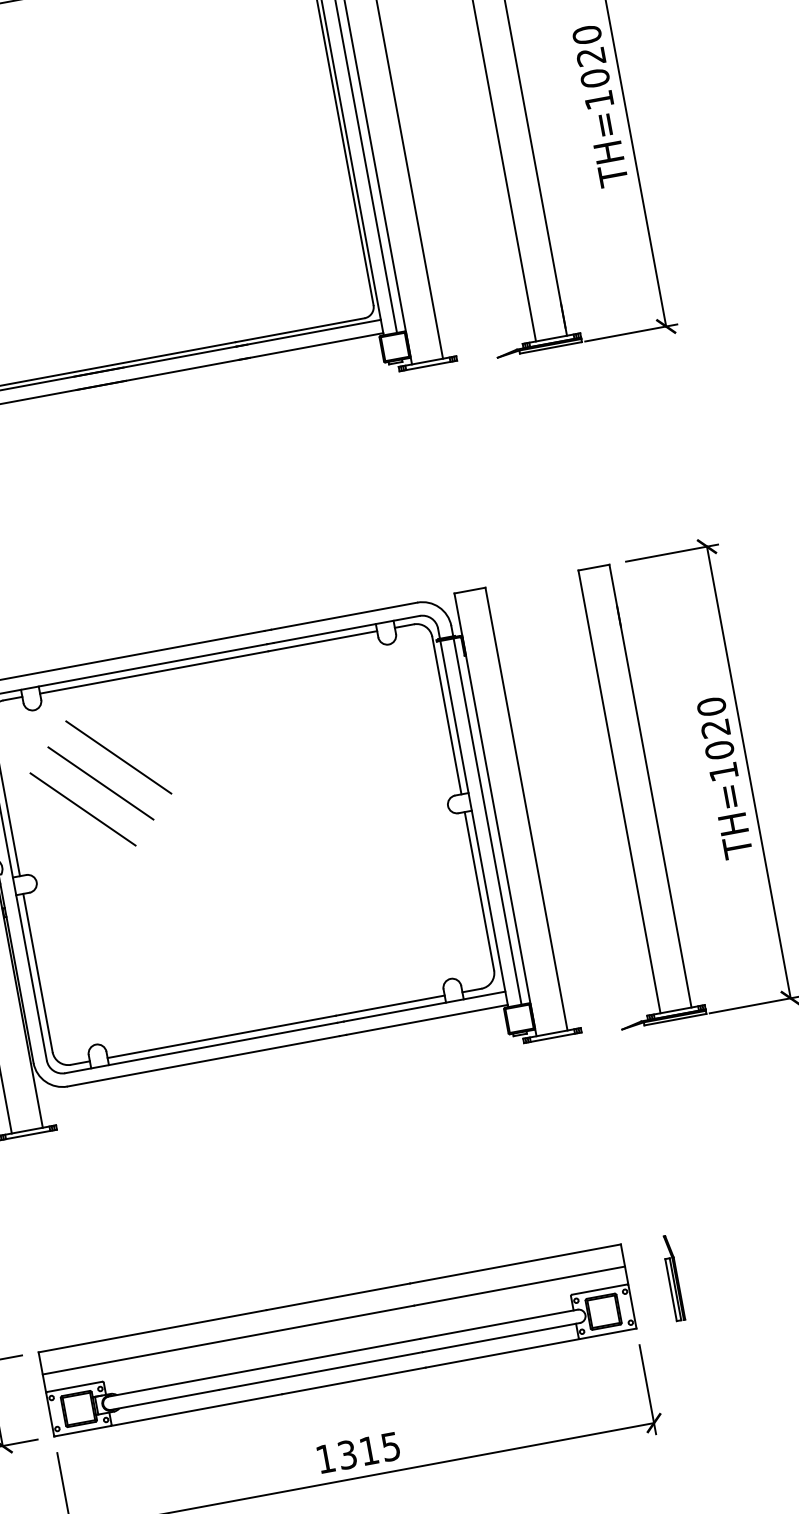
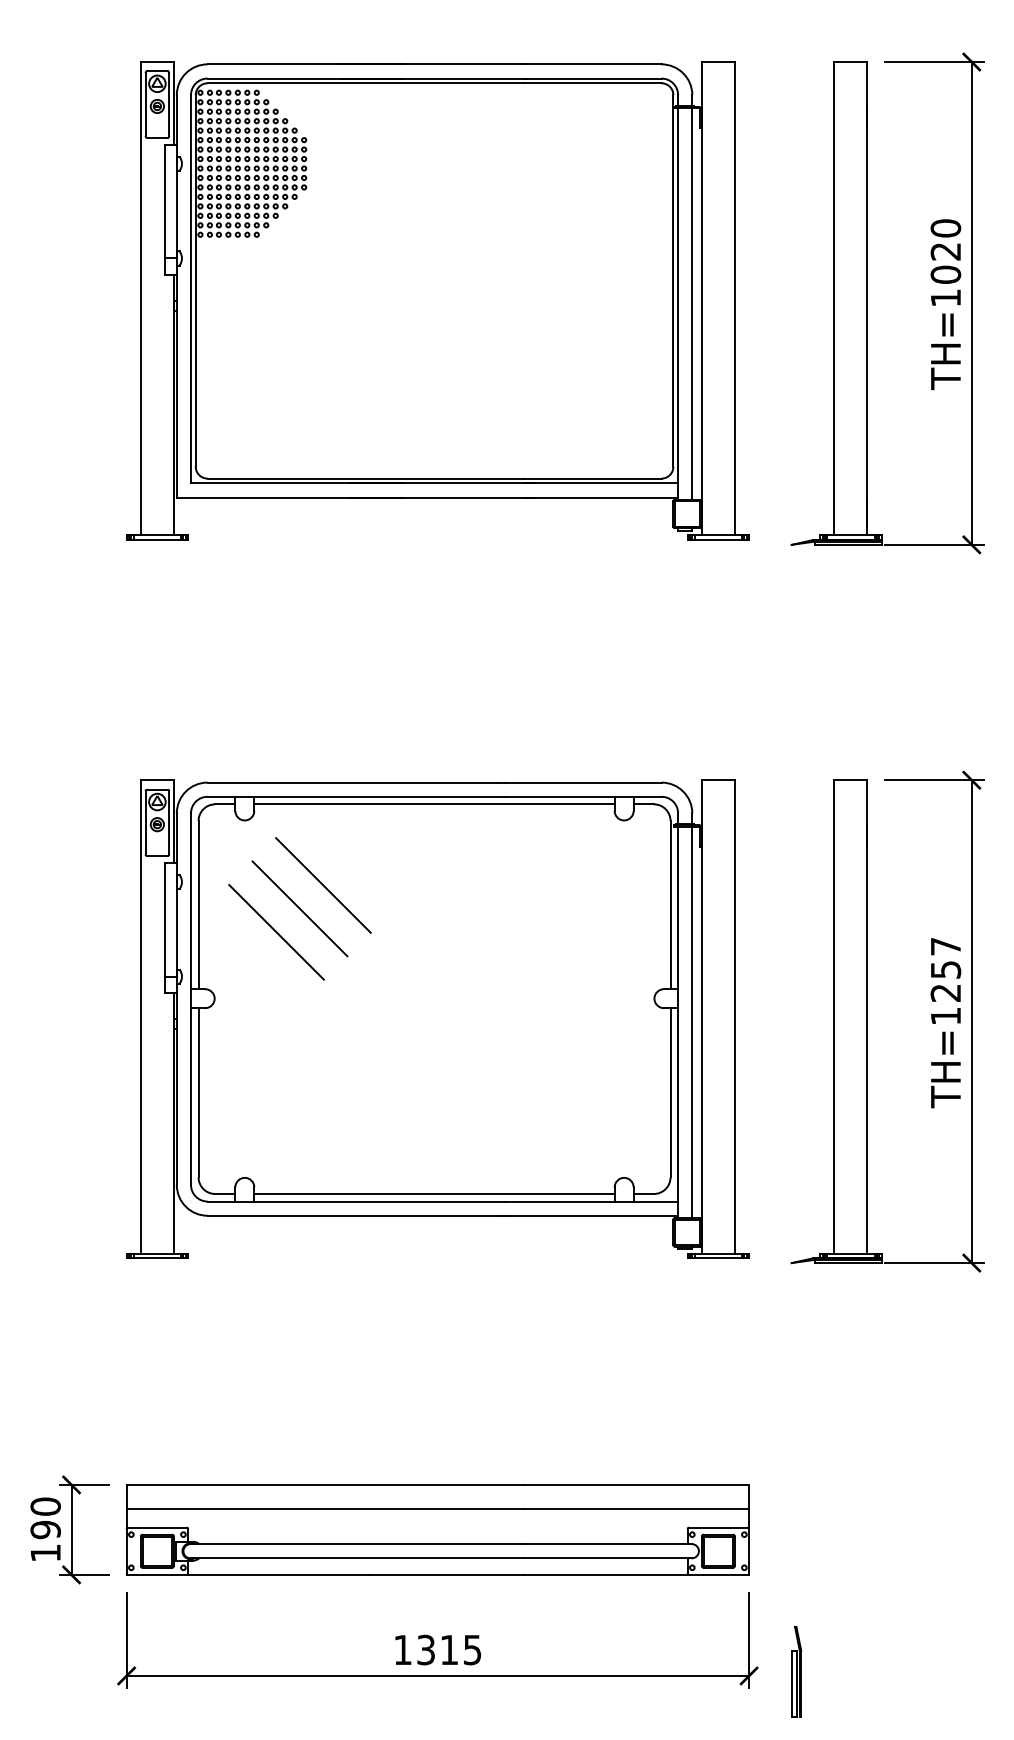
text: (715, 728) -> (945, 969), TH=1020 -> TH=1257
part: (672, 1277) -> (796, 1671), moved

